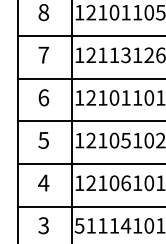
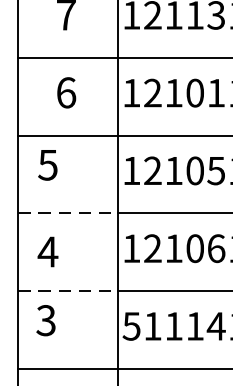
text: (43, 140) -> (47, 165), moved
line: (45, 163) -> (69, 212), solid -> dashed
text: (43, 182) -> (47, 250), moved
line: (45, 206) -> (69, 291), solid -> dashed
text: (43, 225) -> (45, 320), moved

